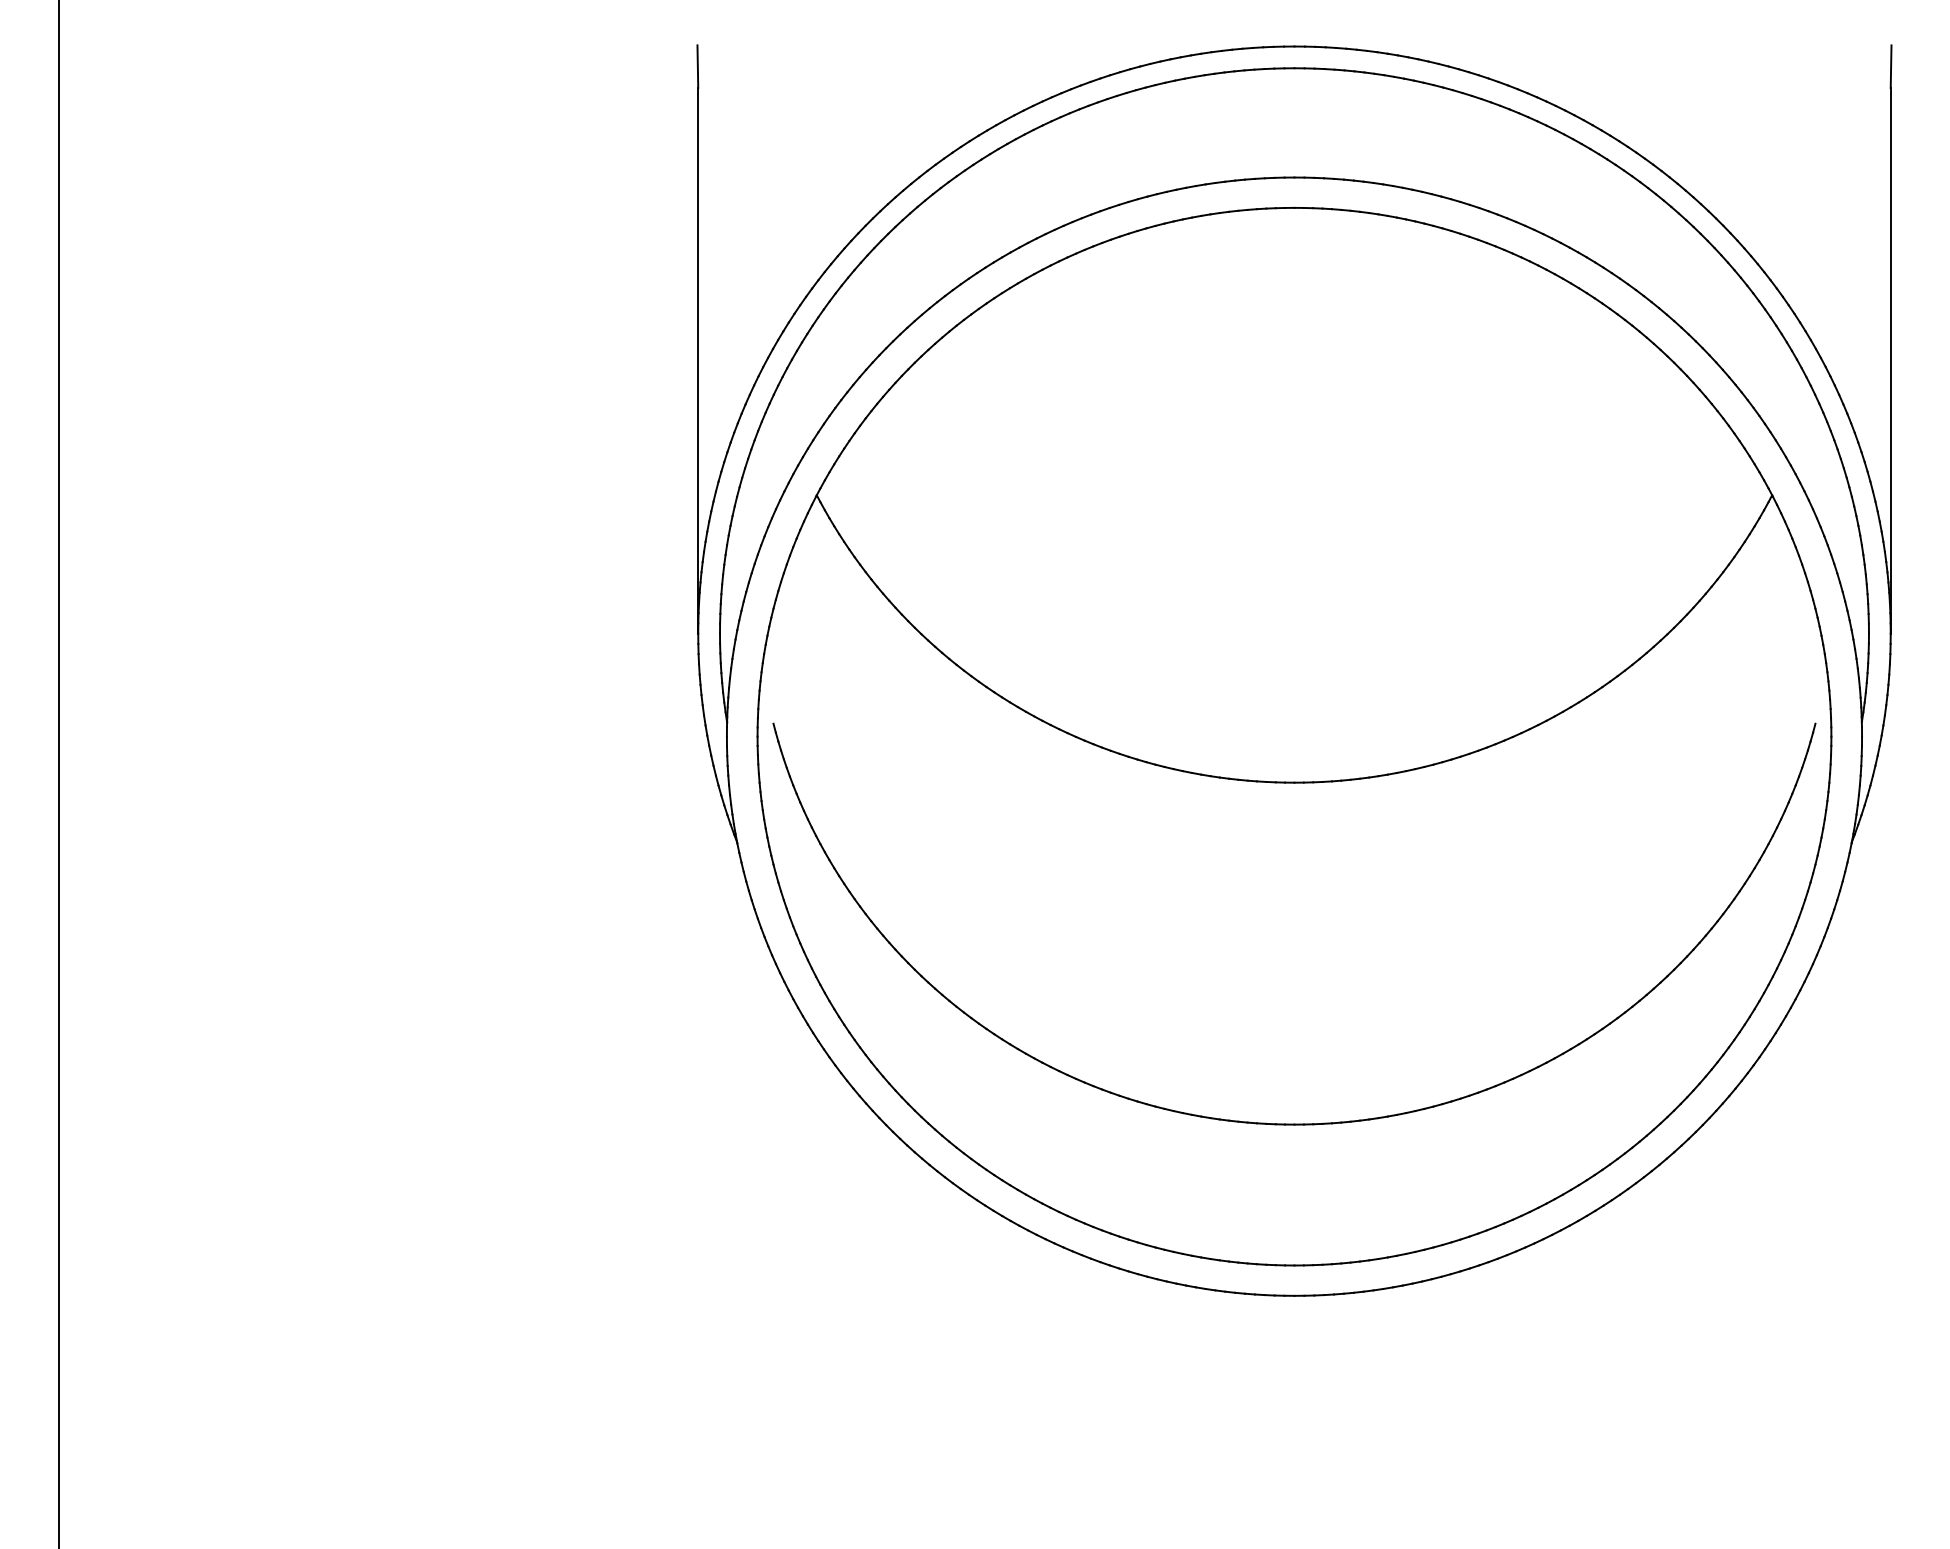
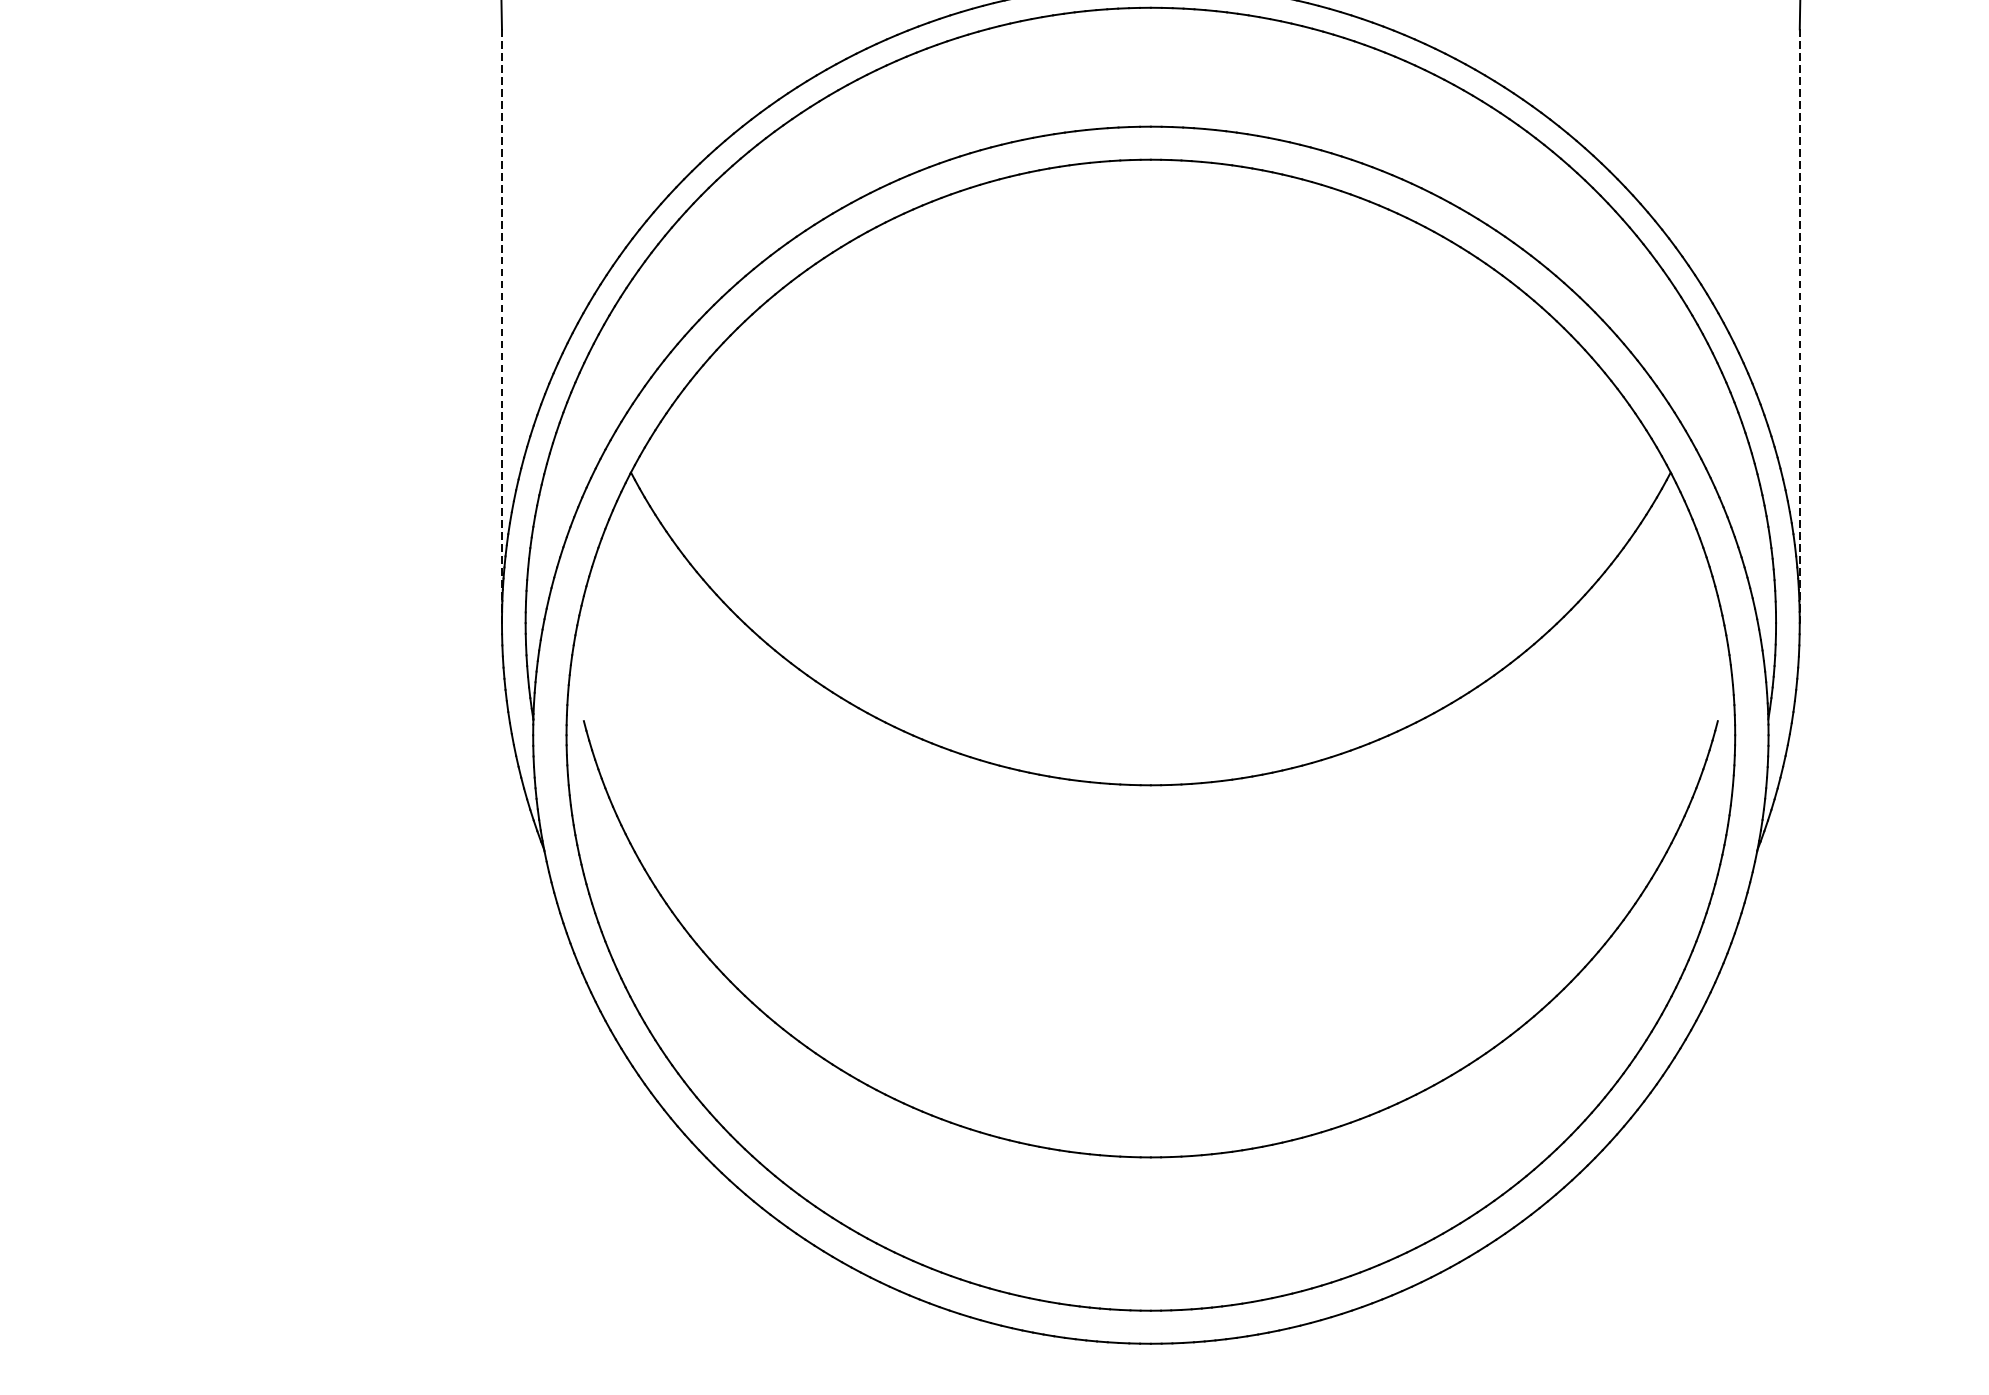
line: (698, 360) -> (502, 325), solid -> dashed
line: (1890, 360) -> (1799, 325), solid -> dashed

